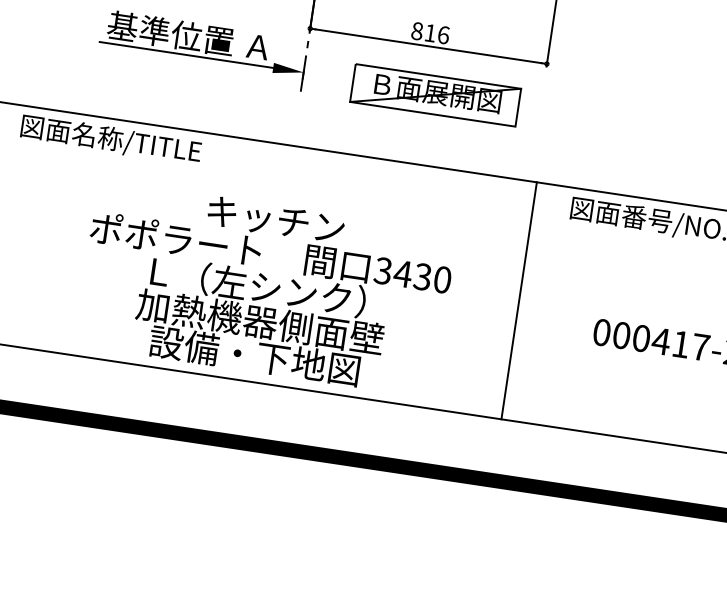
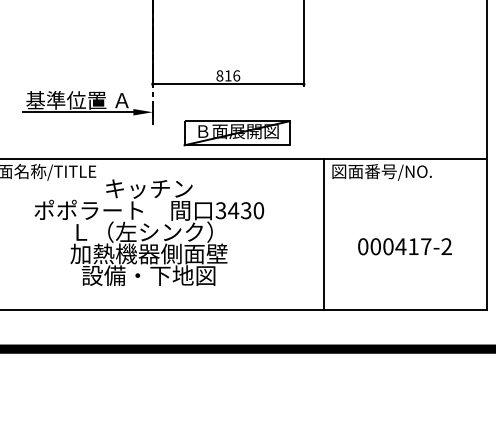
part: (434, 95) -> (236, 133), moved
text: (266, 288) -> (149, 232), moved
line: (519, 300) -> (323, 234), moved

